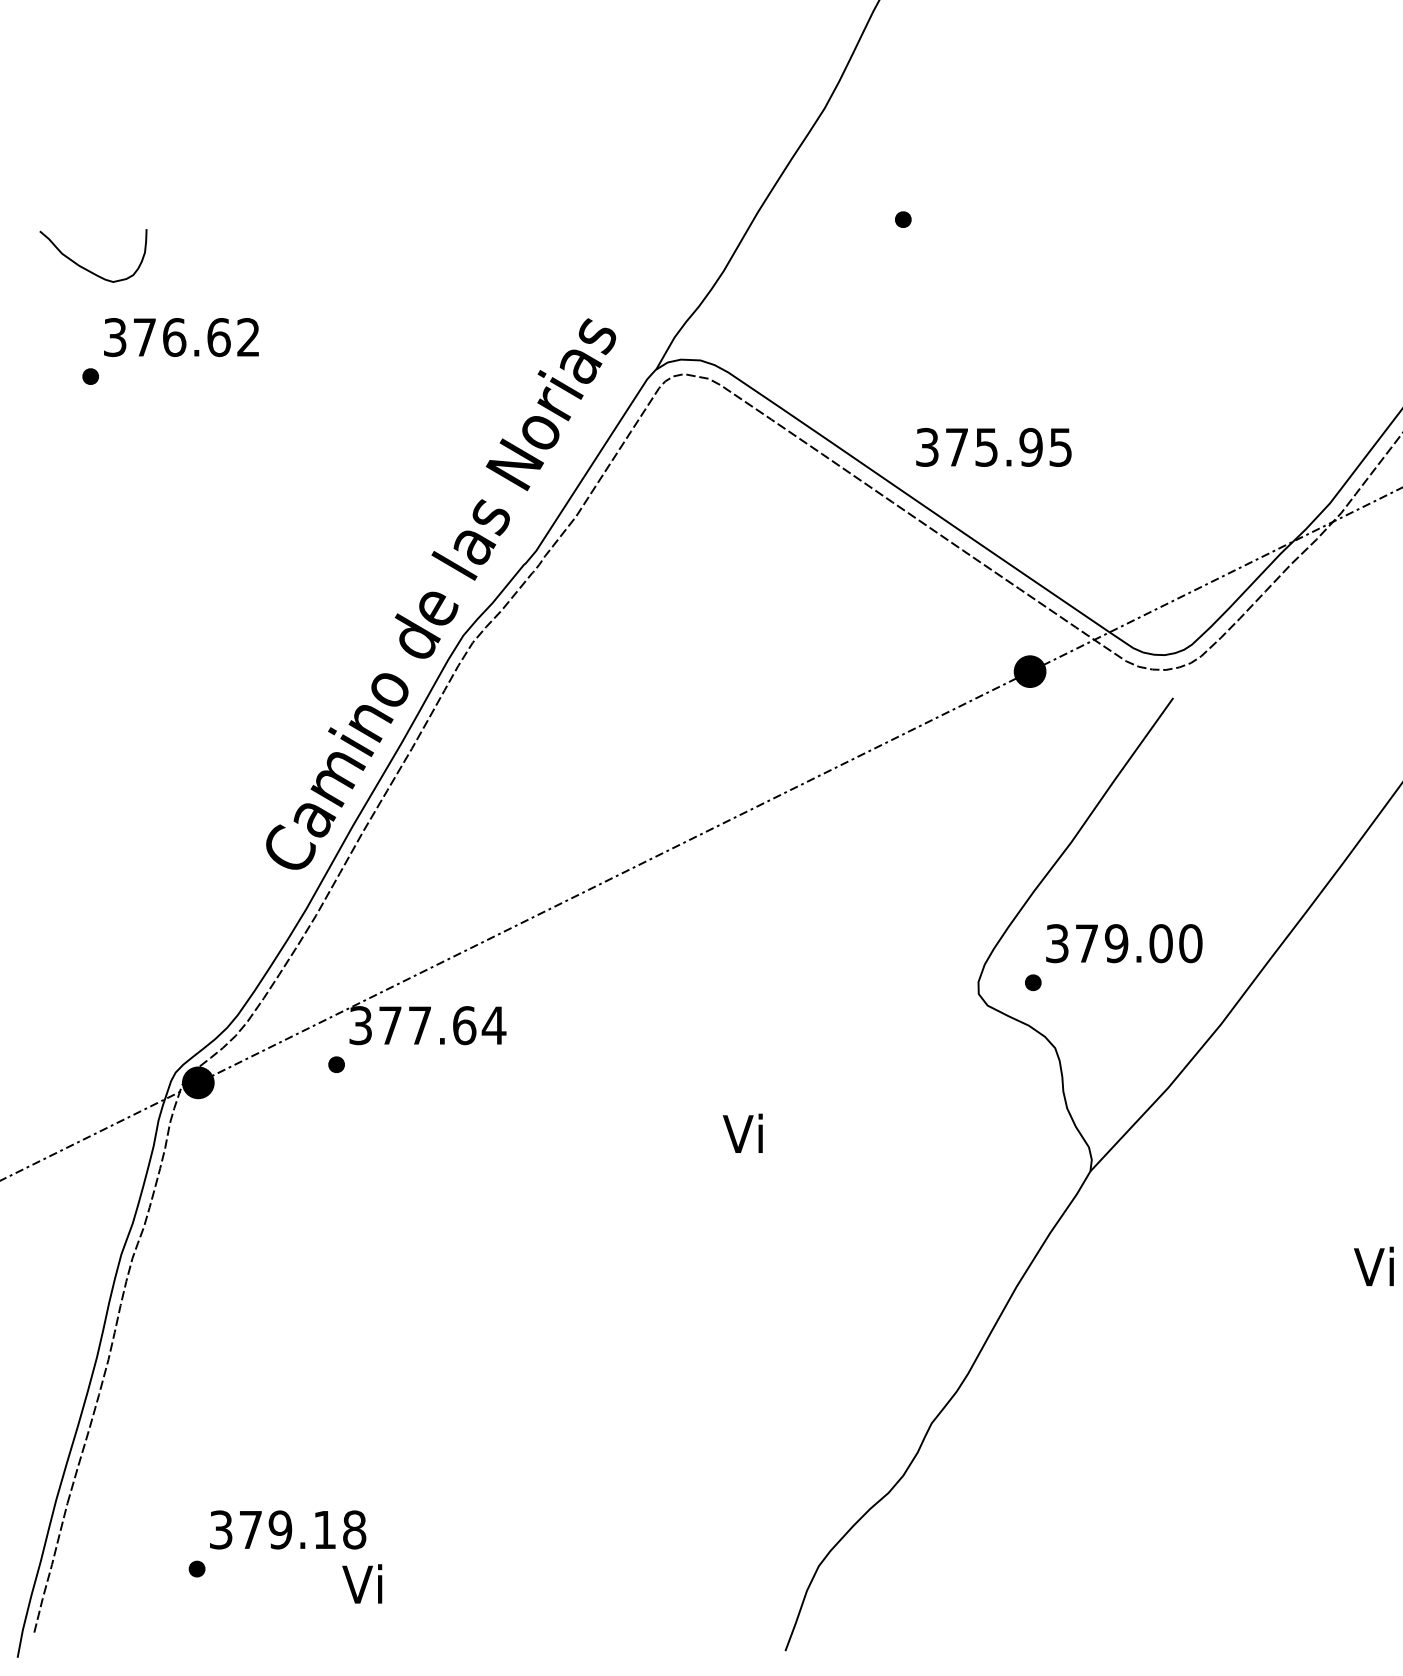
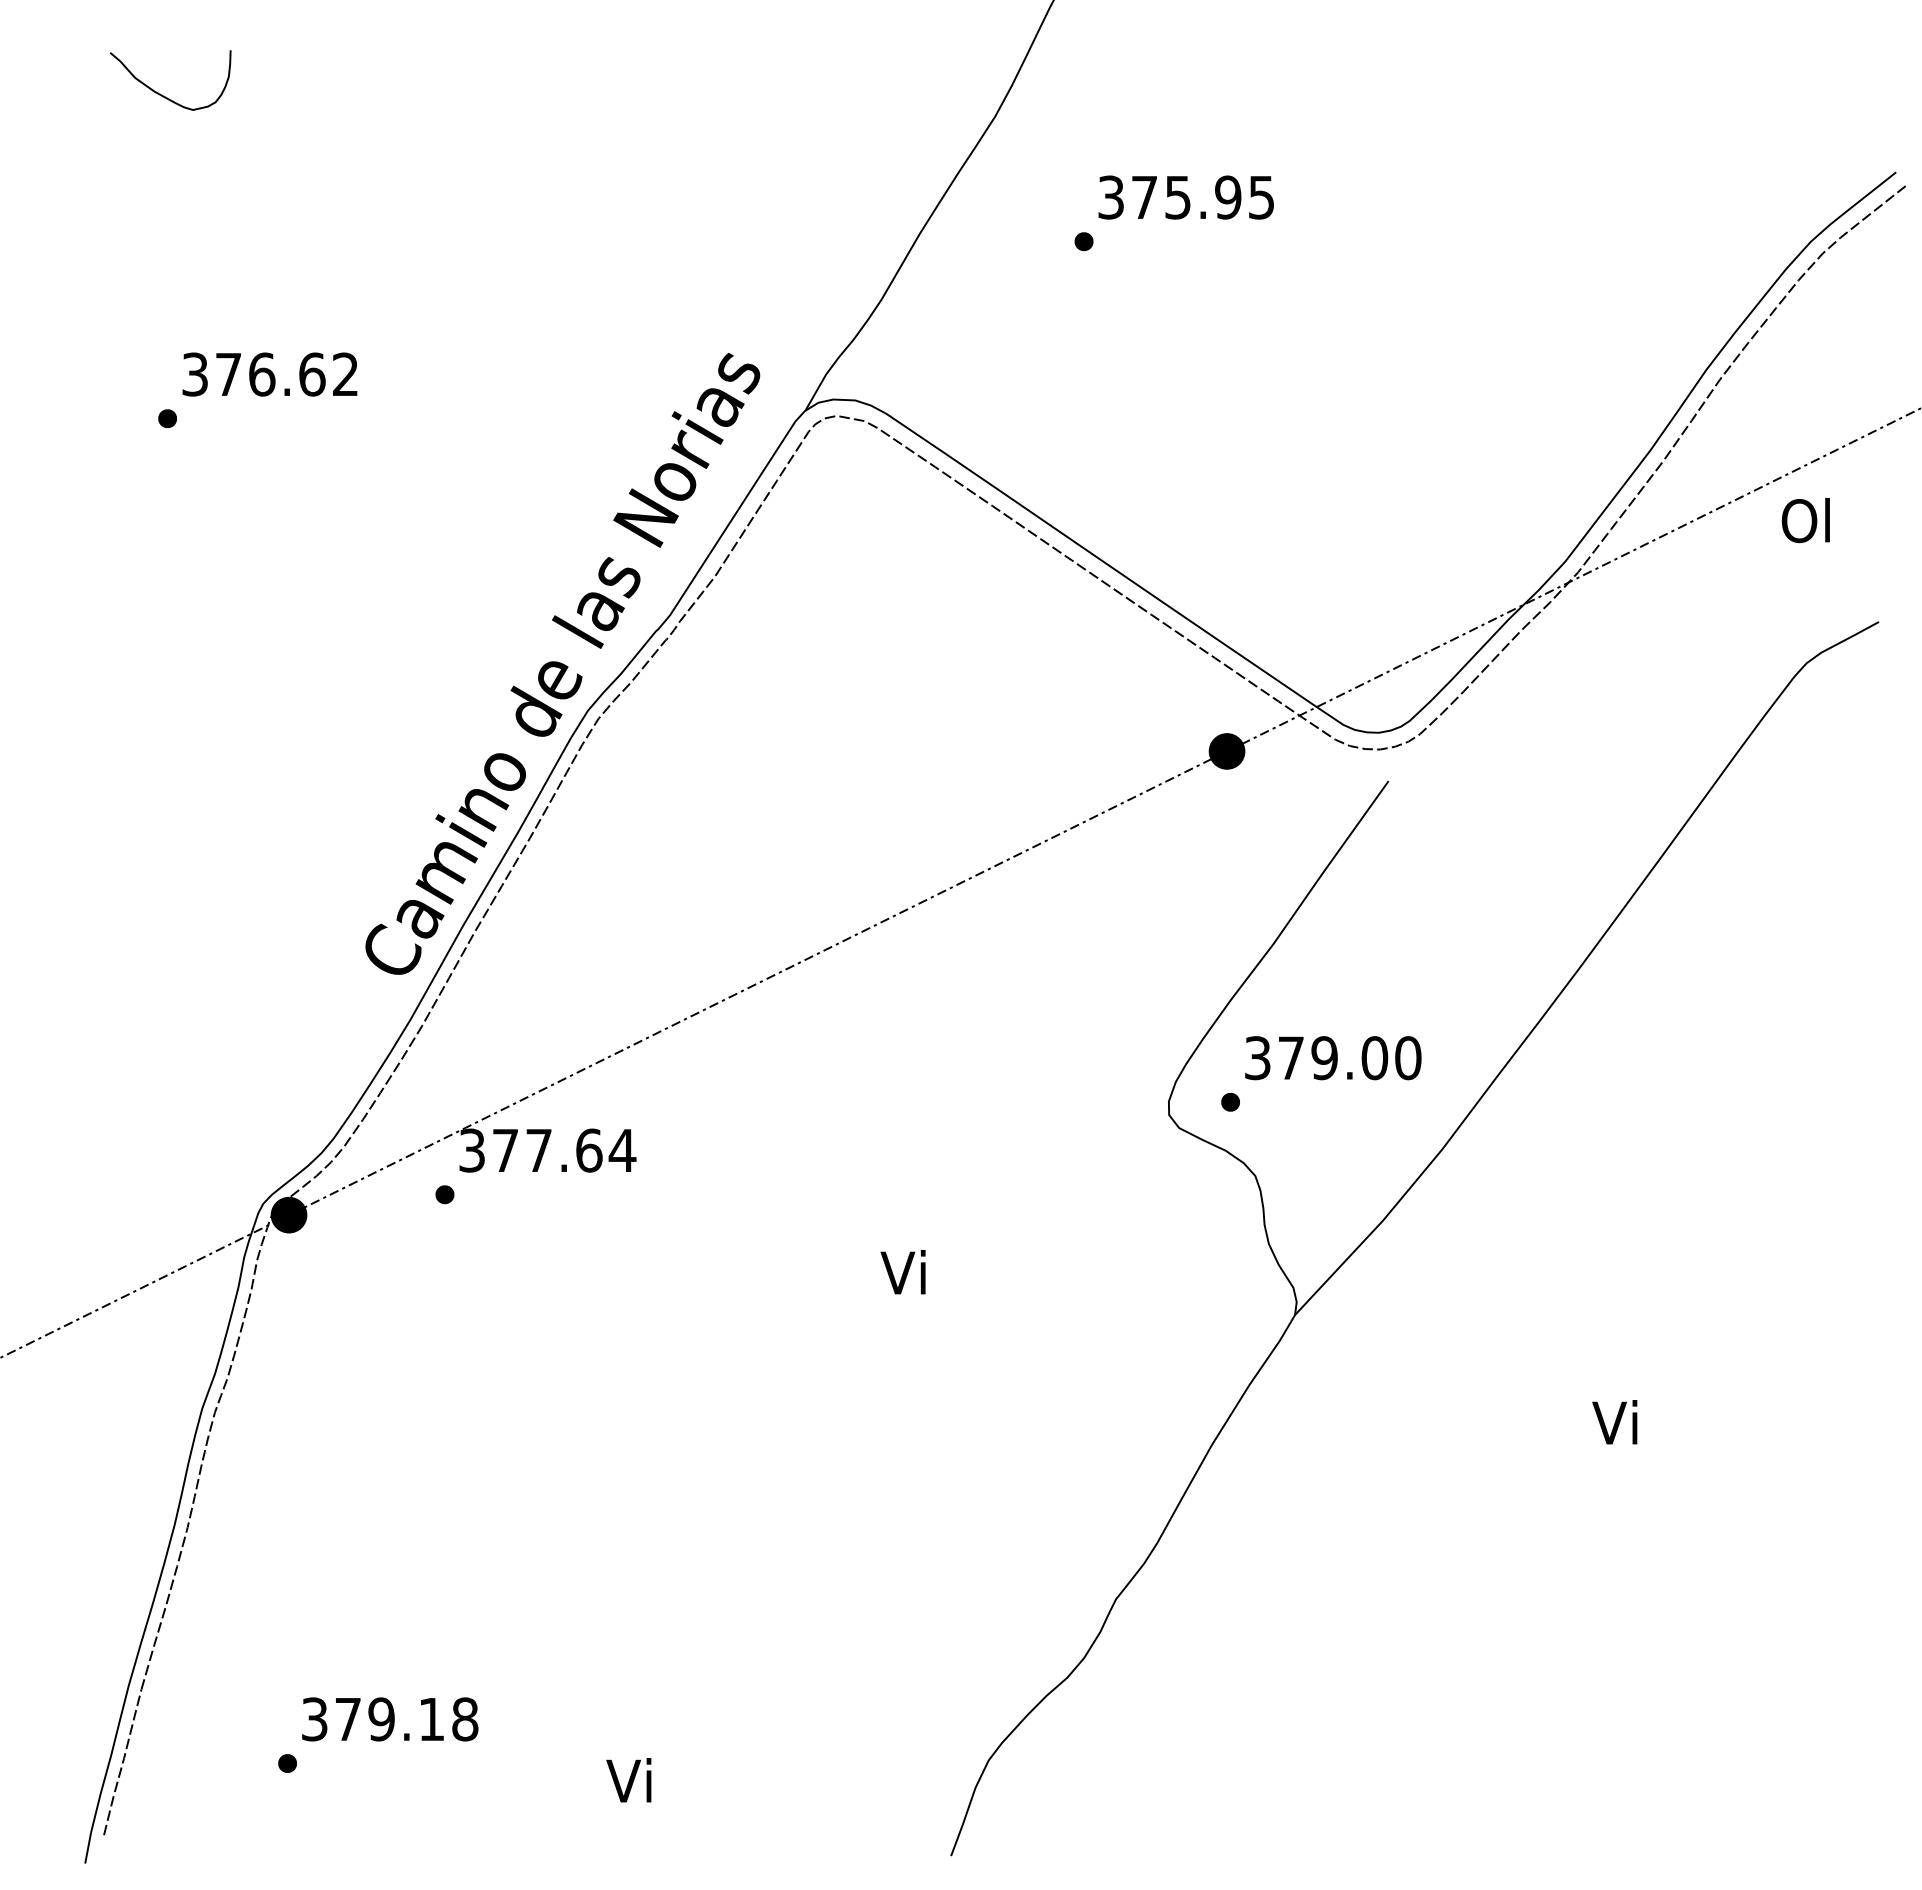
curve: (86, 268) -> (162, 94), moved
text: (993, 447) -> (1185, 197), moved
text: (361, 1584) -> (628, 1780), moved

